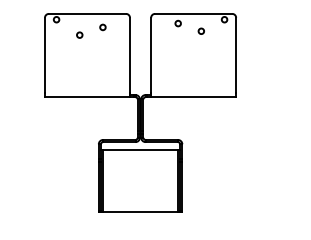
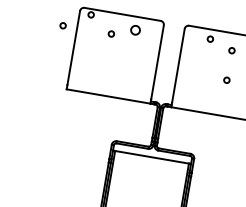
circle: (102, 27) -> (135, 30), size x1.6
circle: (30, 34) -> (62, 25), added
circle: (200, 60) -> (226, 79), added

